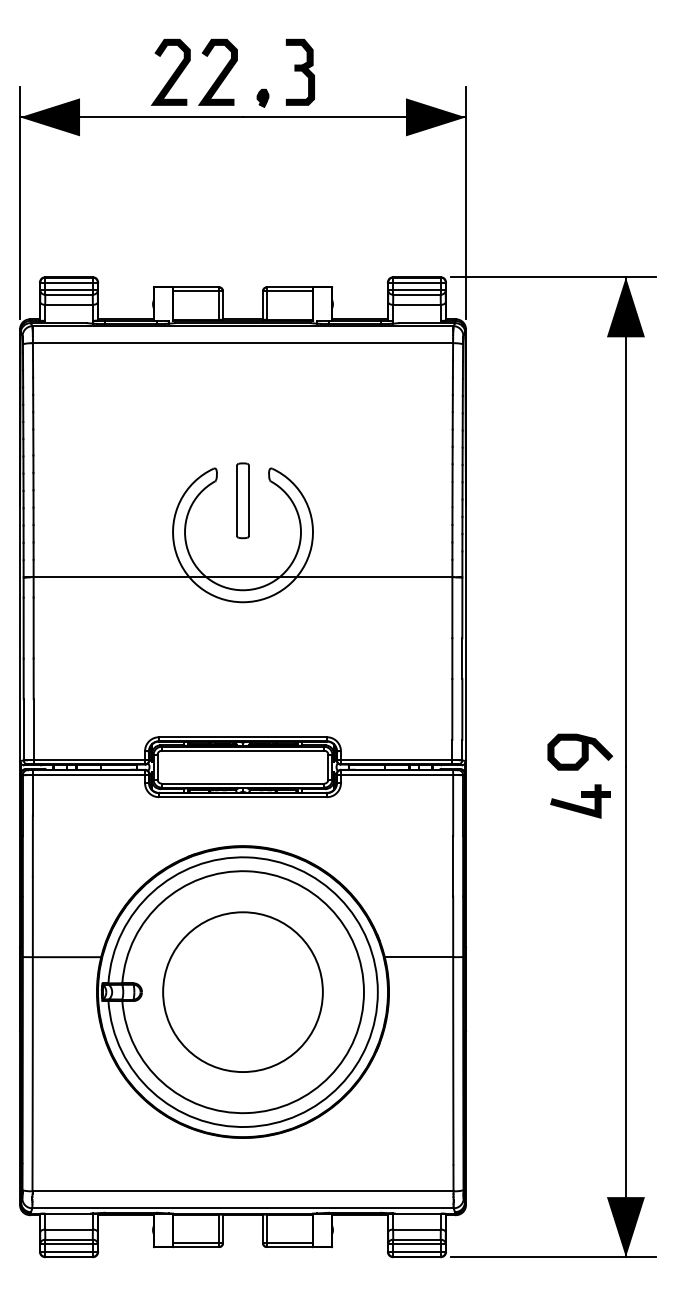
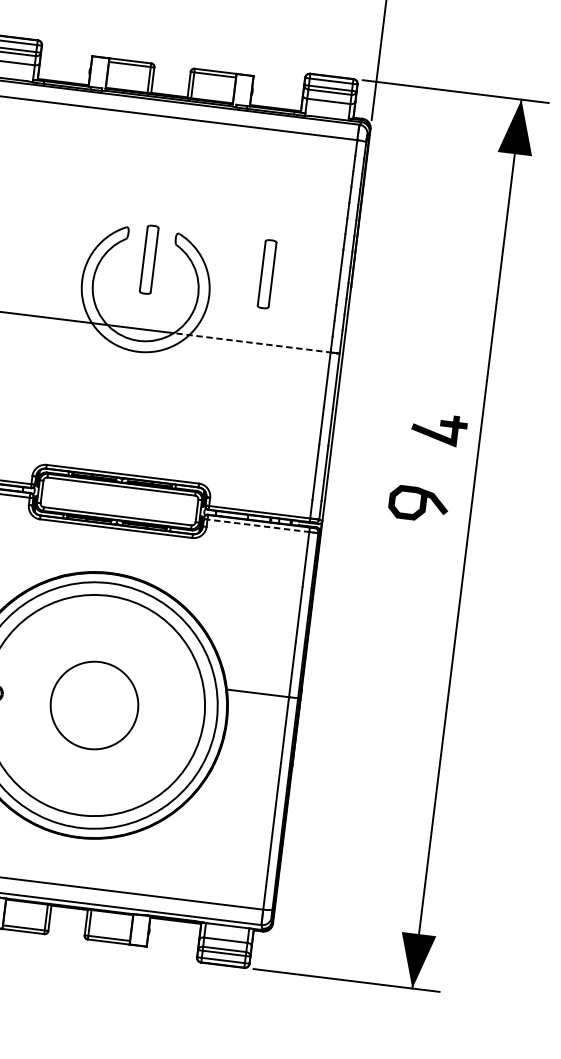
part: (372, 500) -> (266, 273), added
line: (366, 577) -> (252, 343), solid -> dashed
curve: (581, 751) -> (419, 503), moved
line: (397, 775) -> (258, 526), solid -> dashed
part: (580, 801) -> (439, 429), moved
circle: (242, 992) -> (93, 705), size x0.6

